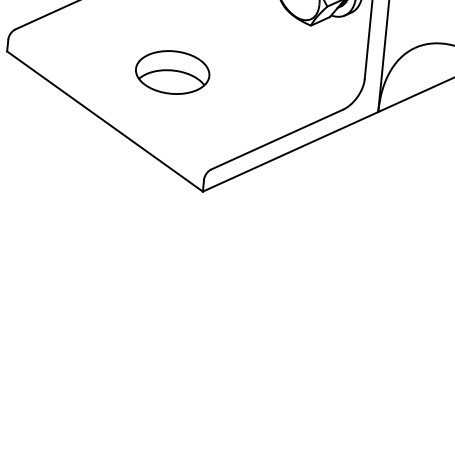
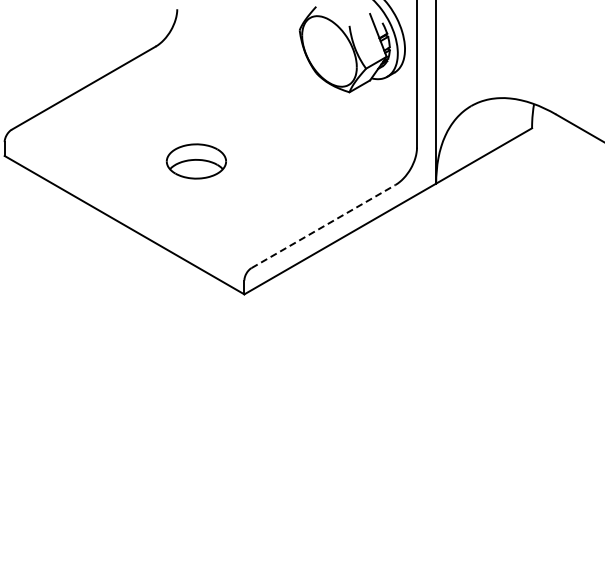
part: (172, 72) -> (196, 161), size x0.7
line: (277, 139) -> (323, 226), solid -> dashed

